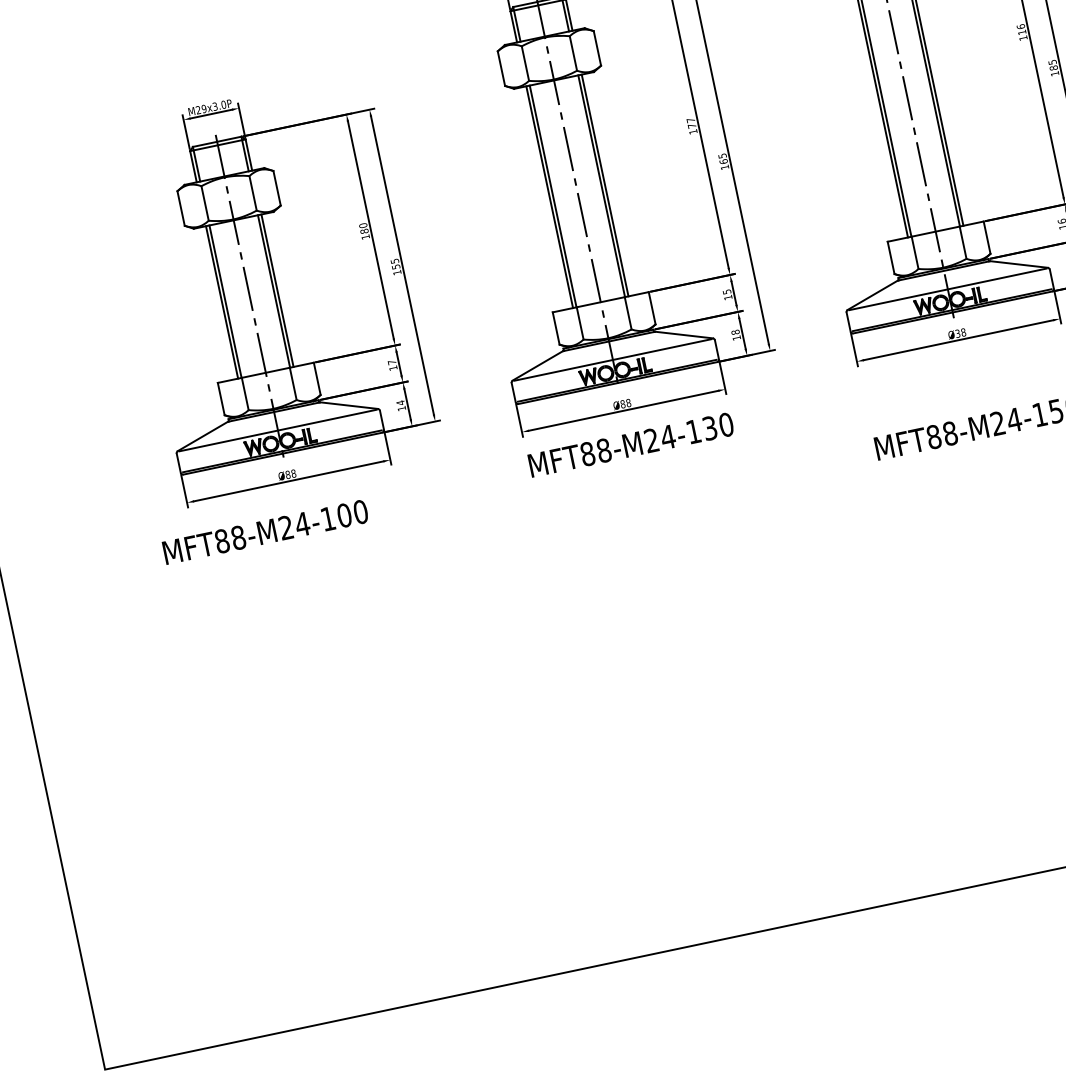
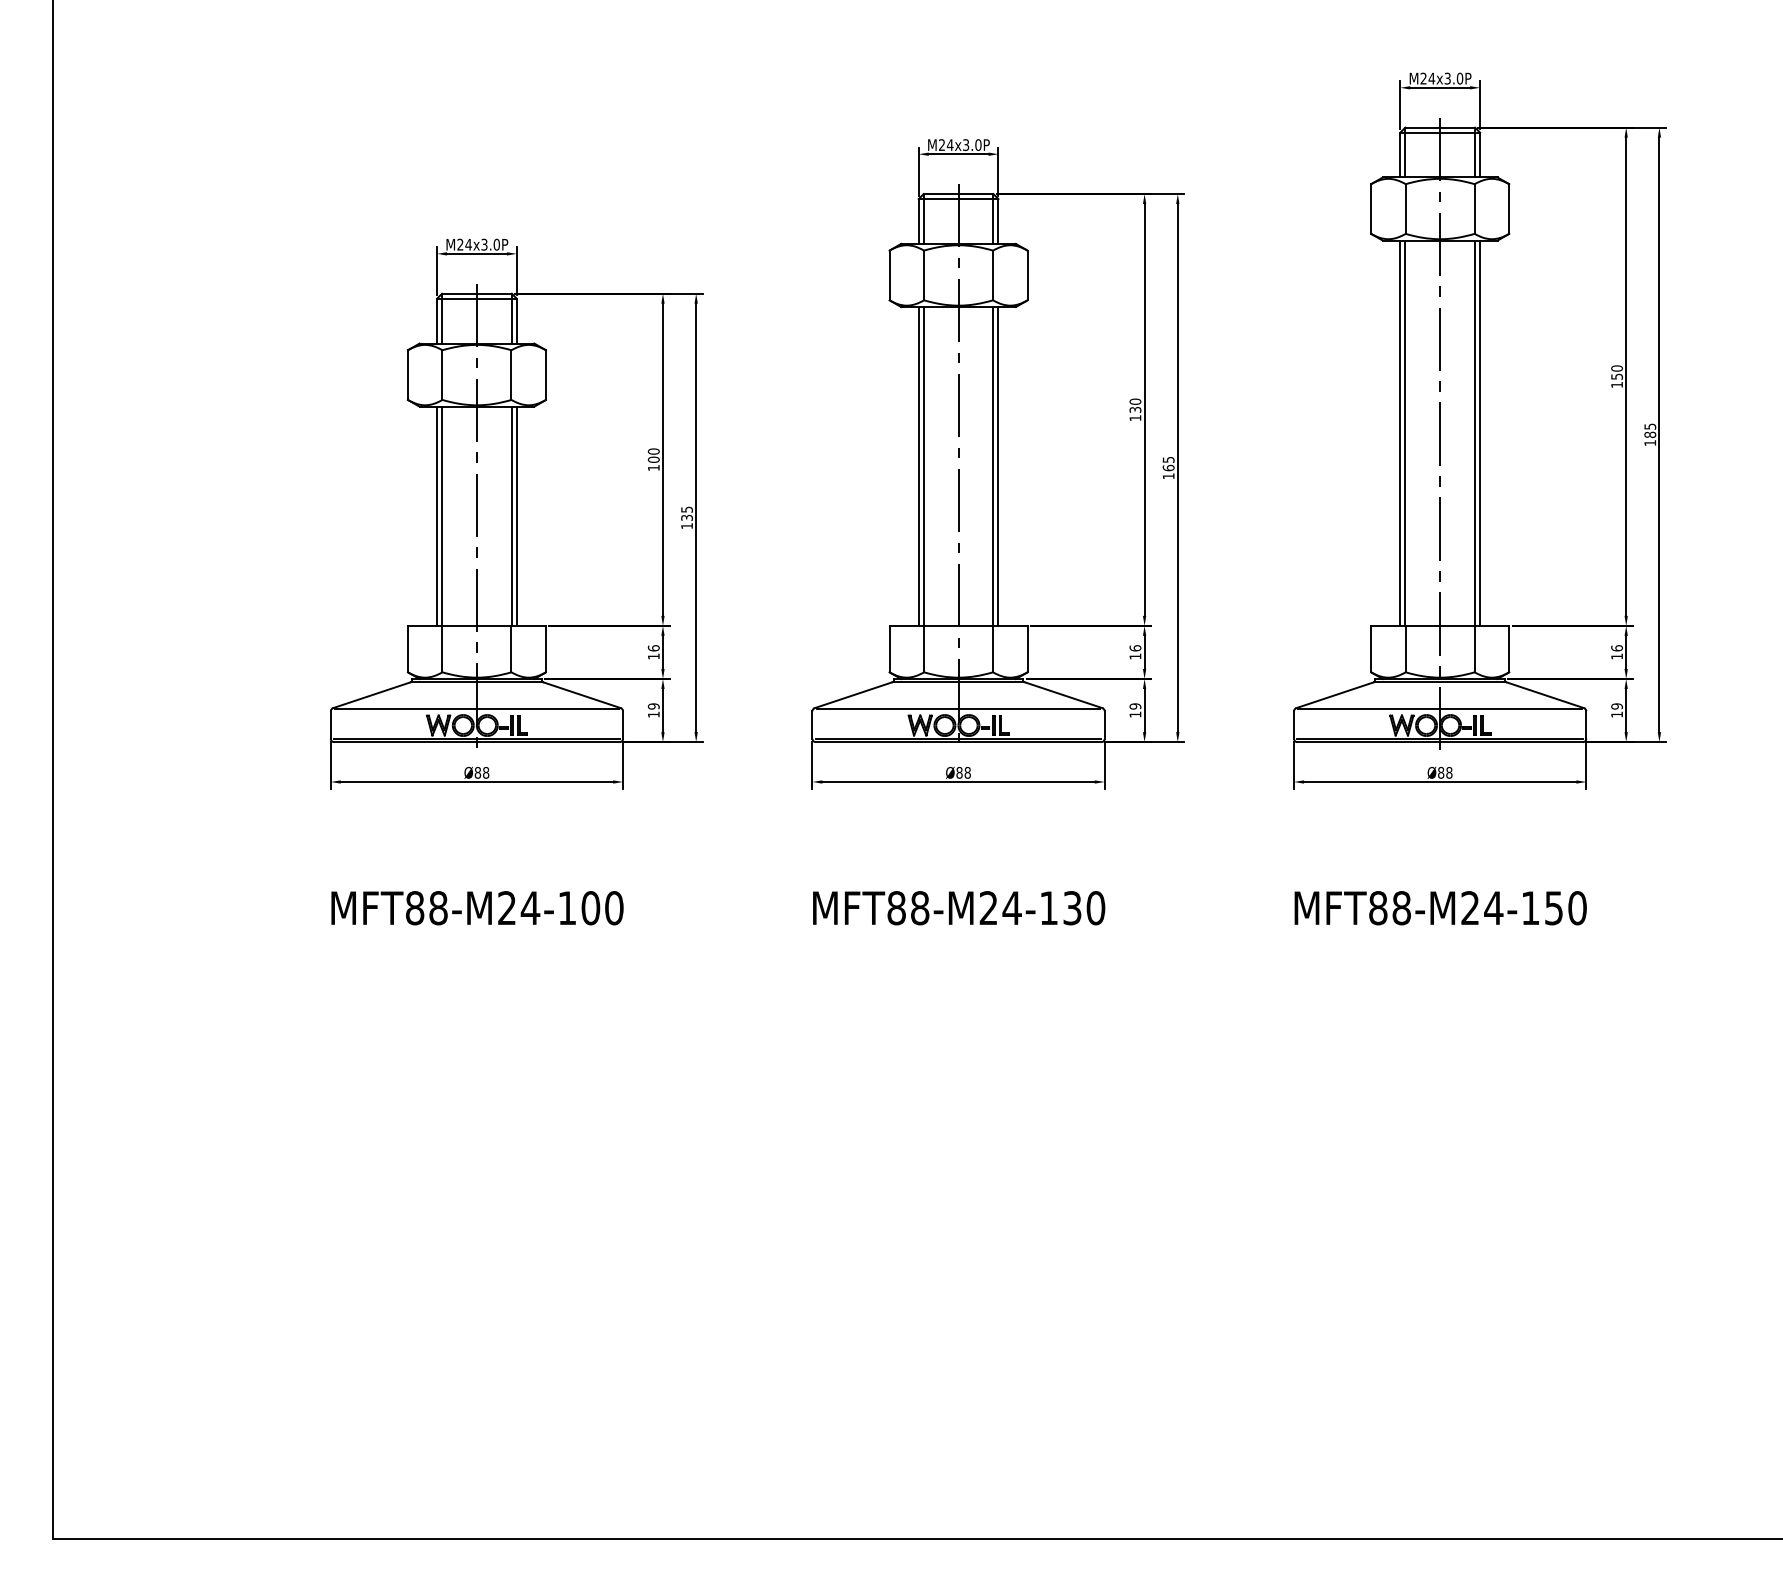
text: (1021, 29) -> (1617, 372), 116 -> 150
text: (204, 108) -> (468, 244), M29x3.0P -> M24x3.0P
text: (691, 123) -> (1135, 405), 177 -> 130
text: (364, 231) -> (653, 459), 180 -> 100
text: (395, 266) -> (686, 517), 155 -> 135
text: (727, 292) -> (1135, 648), 15 -> 16
text: (735, 332) -> (1135, 706), 18 -> 19
text: (958, 333) -> (1441, 772), Ø38 -> Ø88
text: (391, 362) -> (653, 648), 17 -> 16
text: (400, 403) -> (653, 706), 14 -> 19
text: (631, 445) -> (959, 908), moved
text: (265, 532) -> (477, 908), moved

